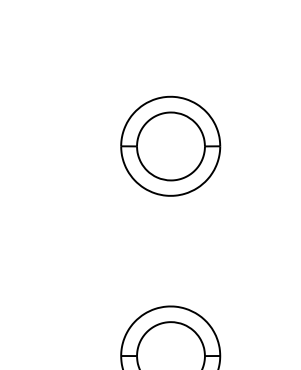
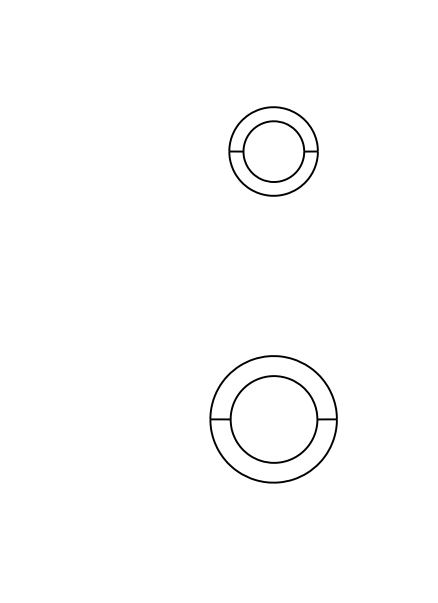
part: (170, 146) -> (273, 151), size x0.7

